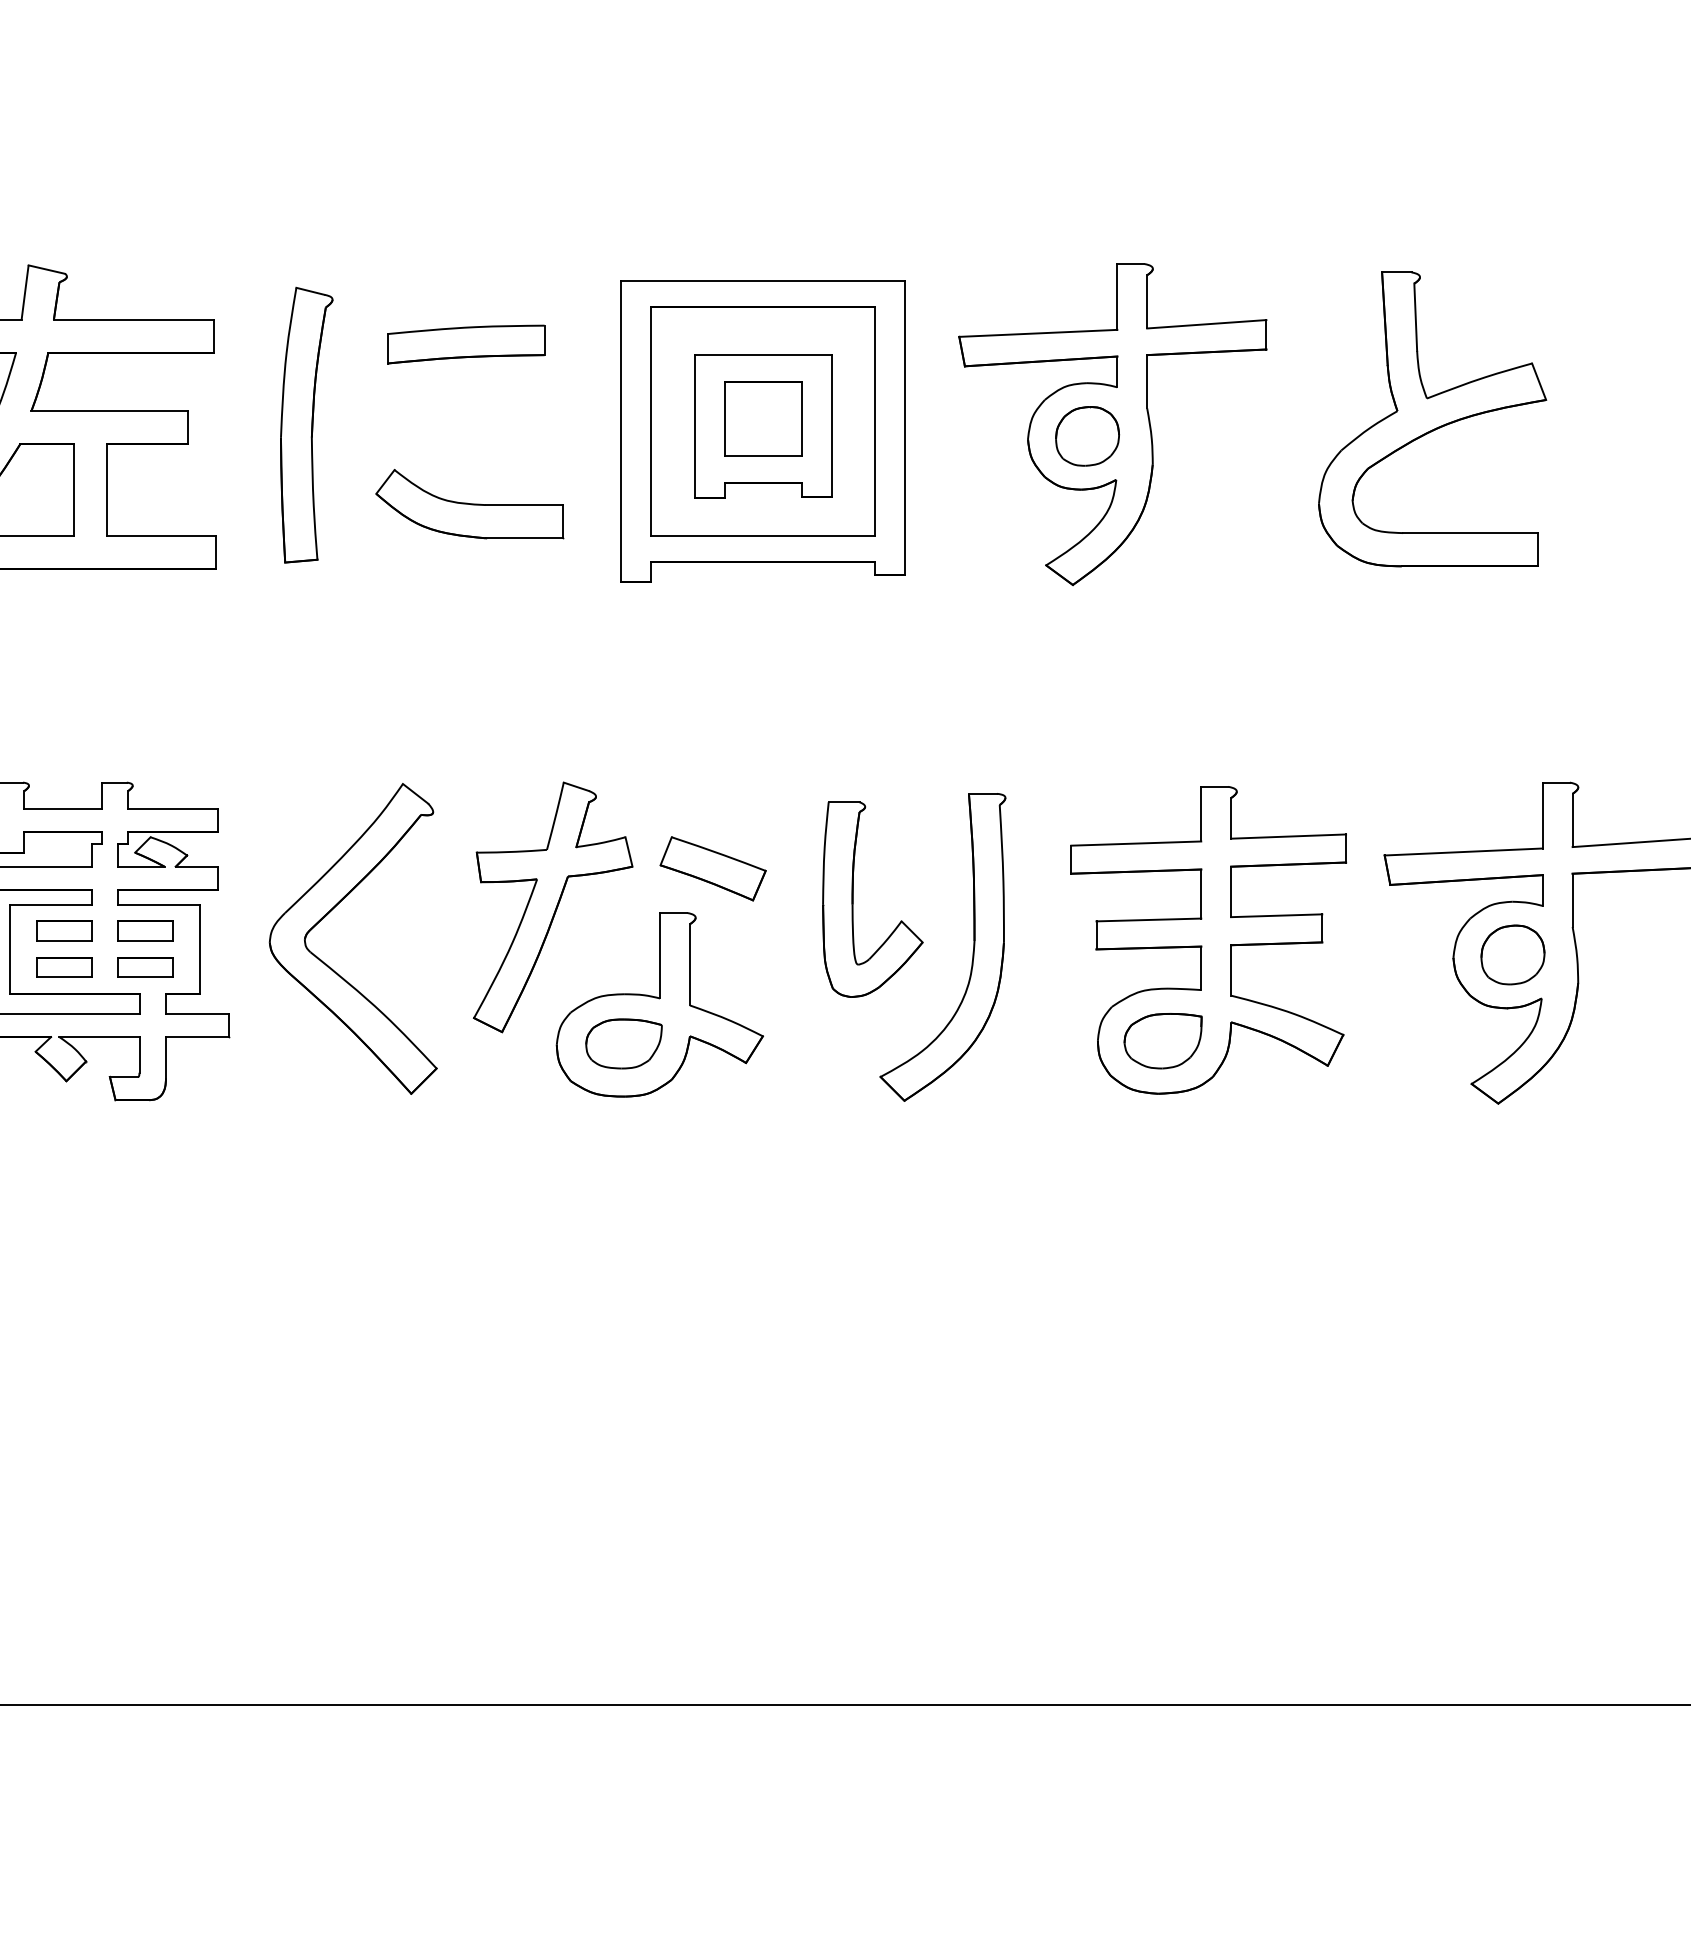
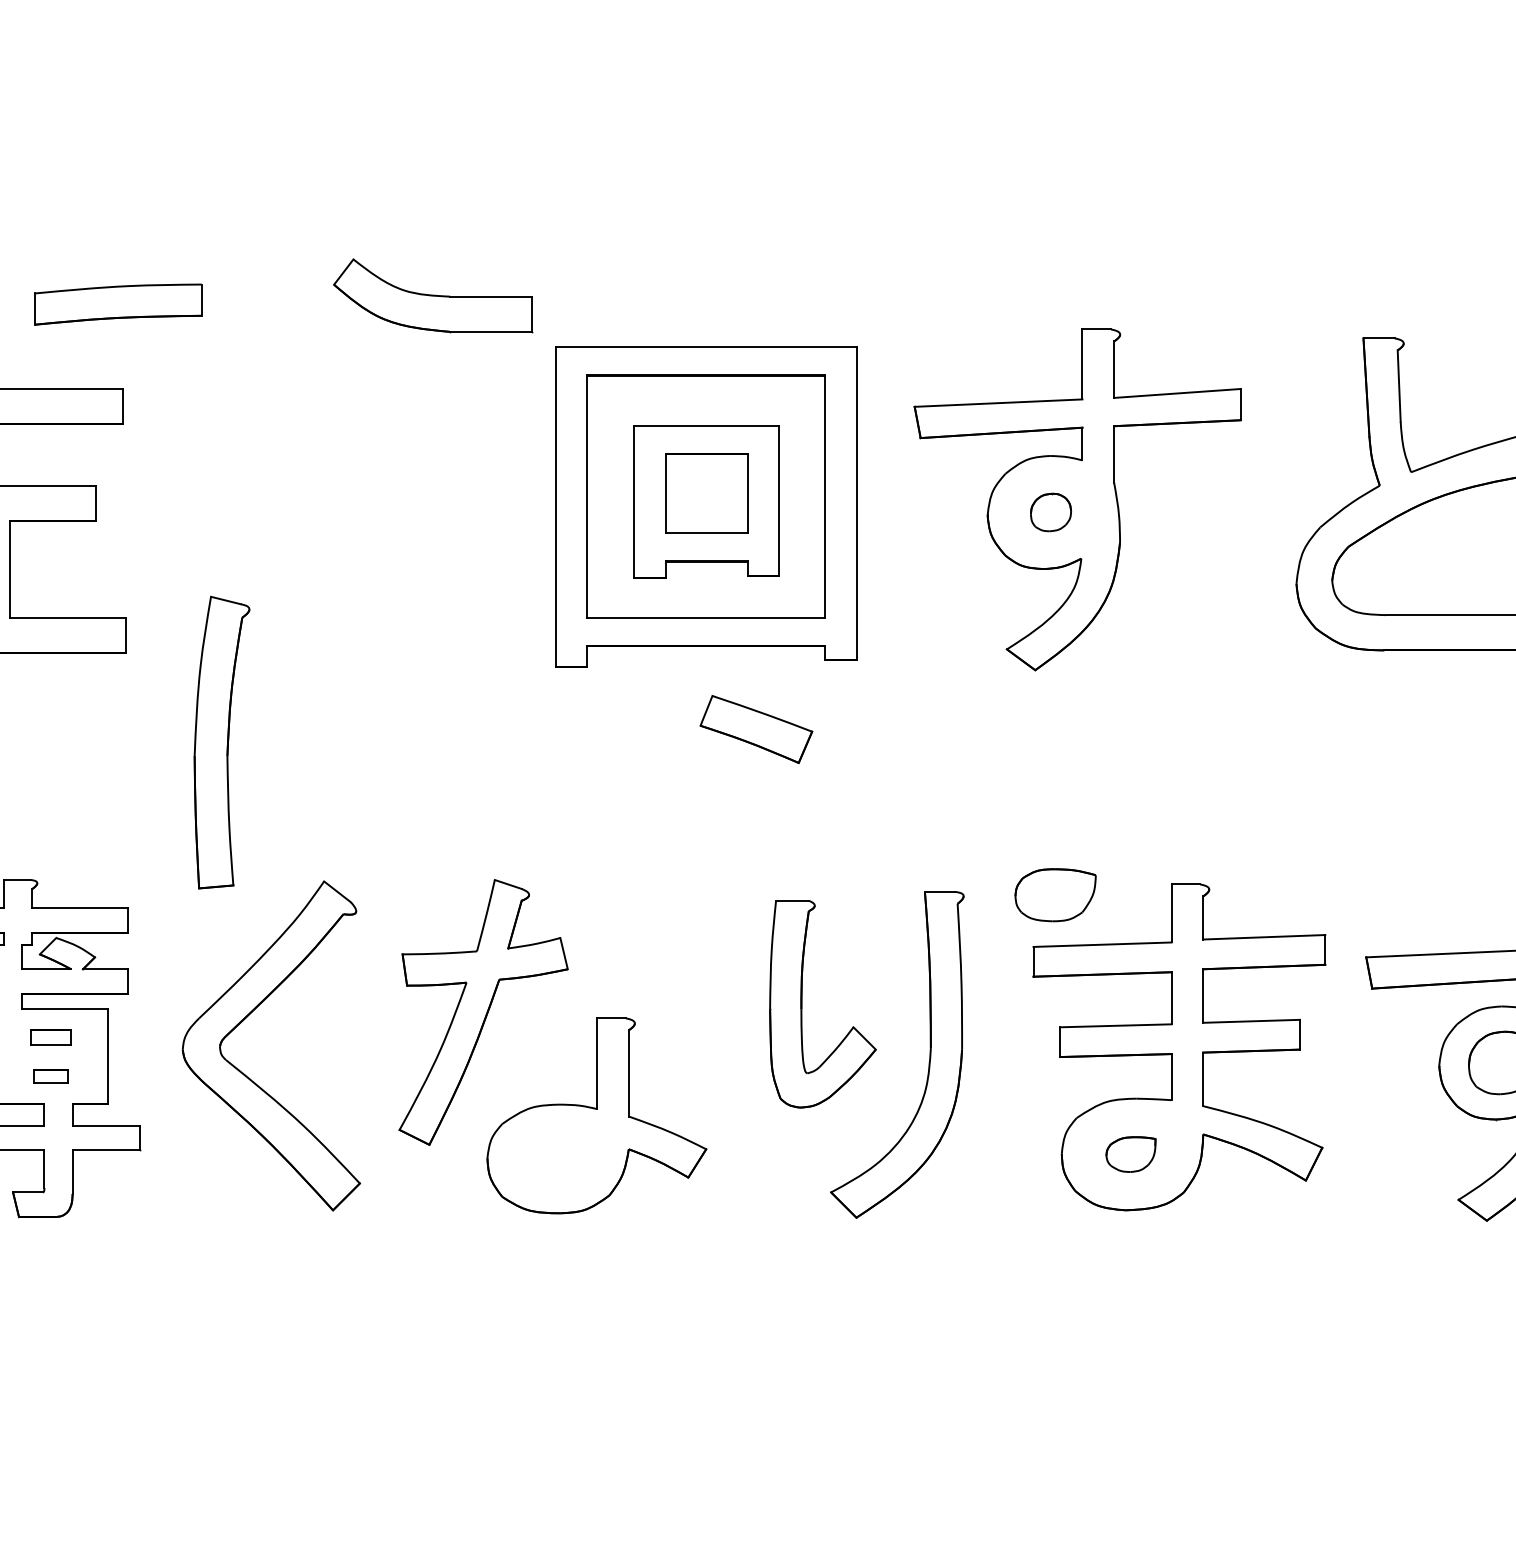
part: (466, 344) -> (118, 304), moved
part: (306, 424) -> (221, 741), moved
part: (1087, 436) -> (1050, 512), size x0.6
part: (469, 504) -> (432, 296), moved
part: (712, 868) -> (755, 729), moved
part: (145, 930) -> (50, 1036), size x0.7
part: (145, 967) -> (50, 1076), size x0.6
part: (1162, 1041) -> (1130, 1154), size x0.6
part: (623, 1043) -> (1055, 894), moved

